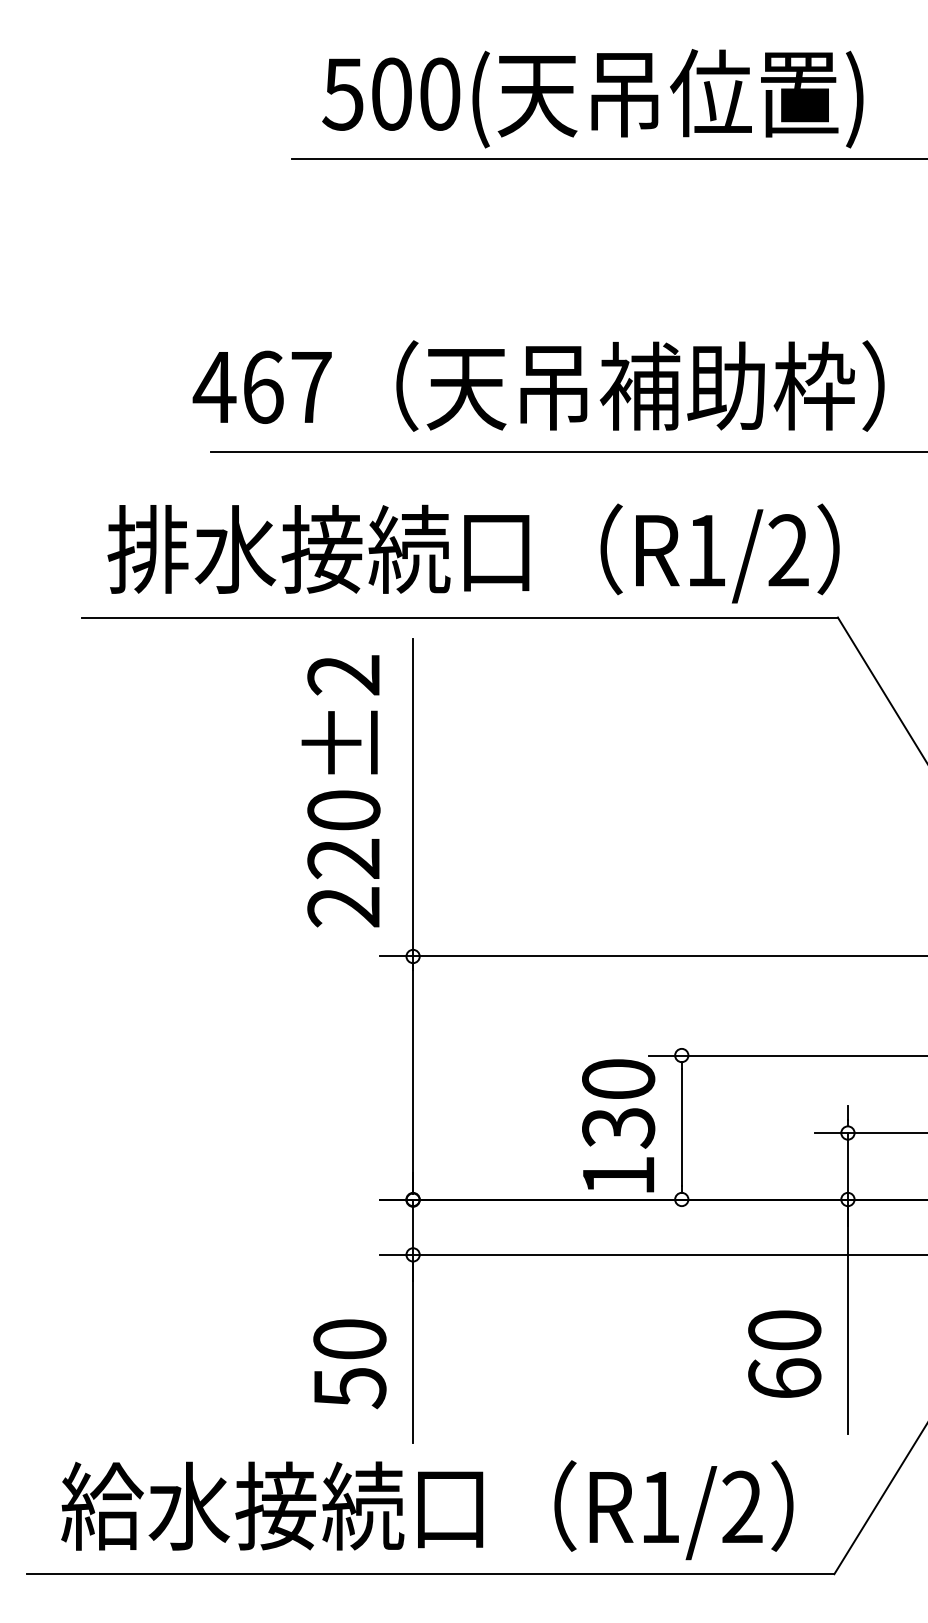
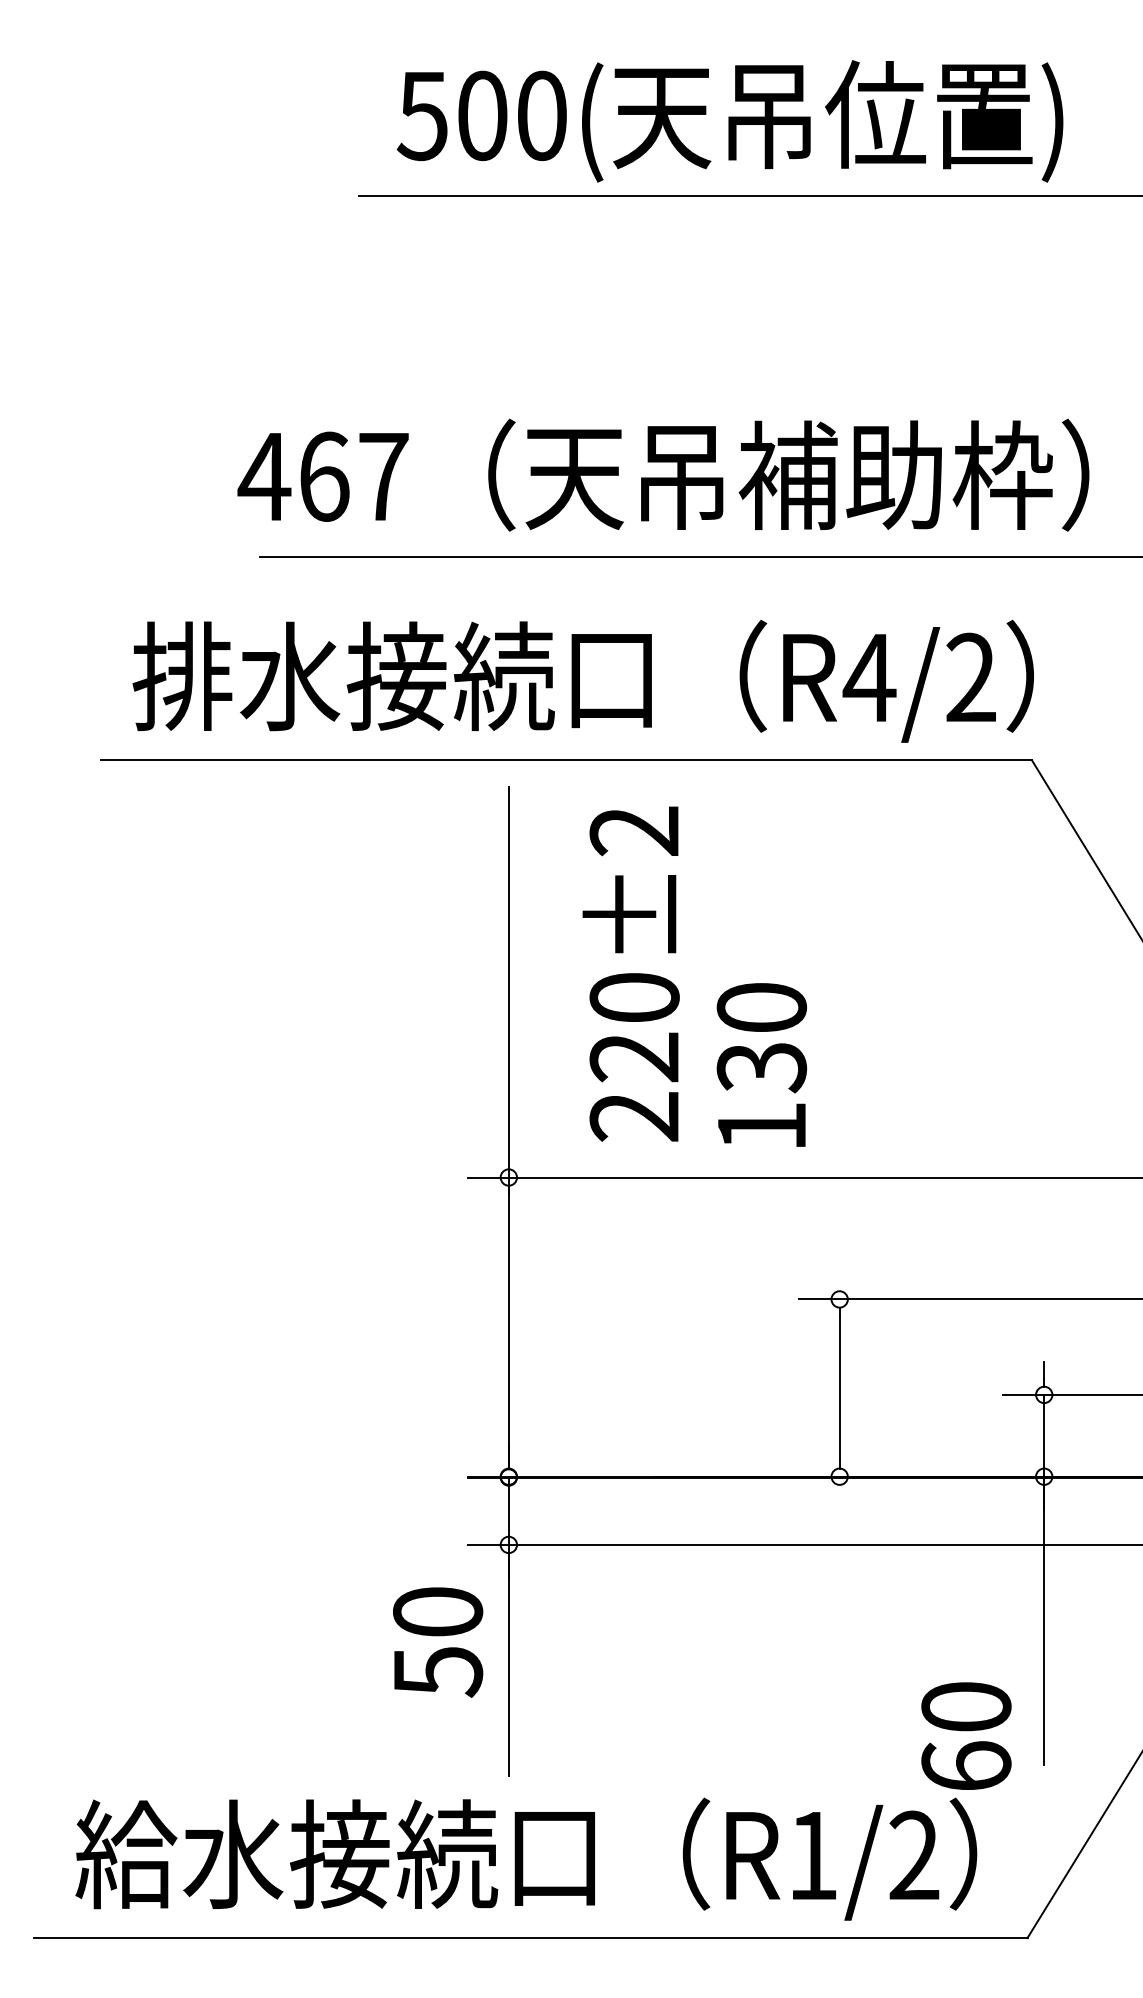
text: (706, 550) -> (869, 677), R1/2 -> R4/2
text: (340, 790) -> (630, 973), moved
text: (618, 1125) -> (761, 1064), moved
text: (784, 1353) -> (966, 1735), moved
text: (350, 1364) -> (438, 1642), moved

